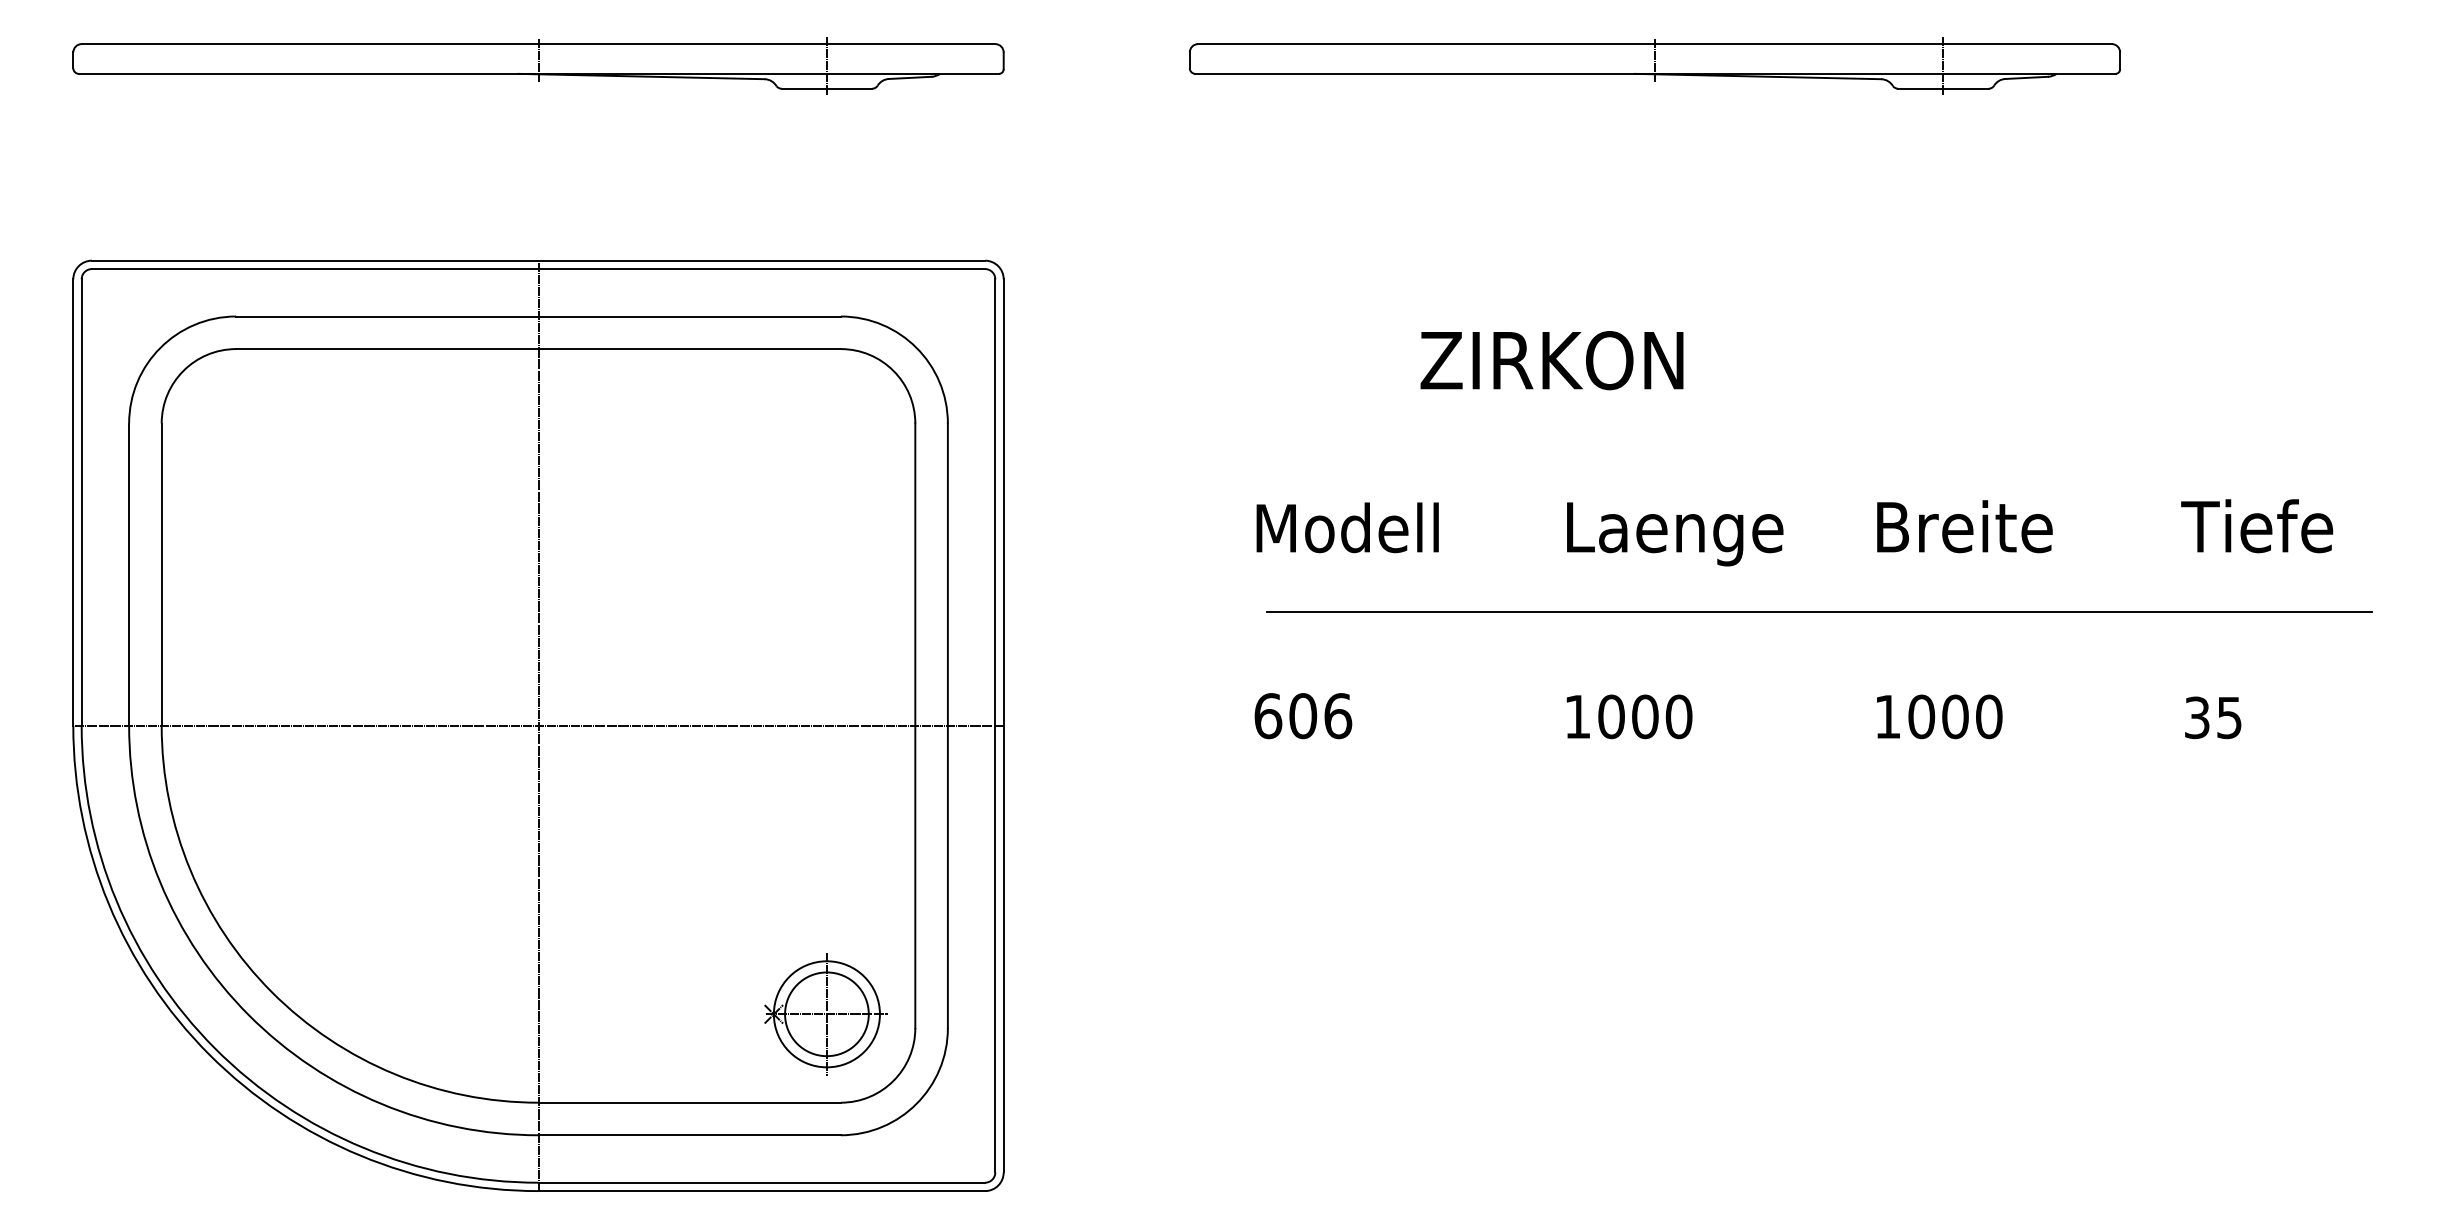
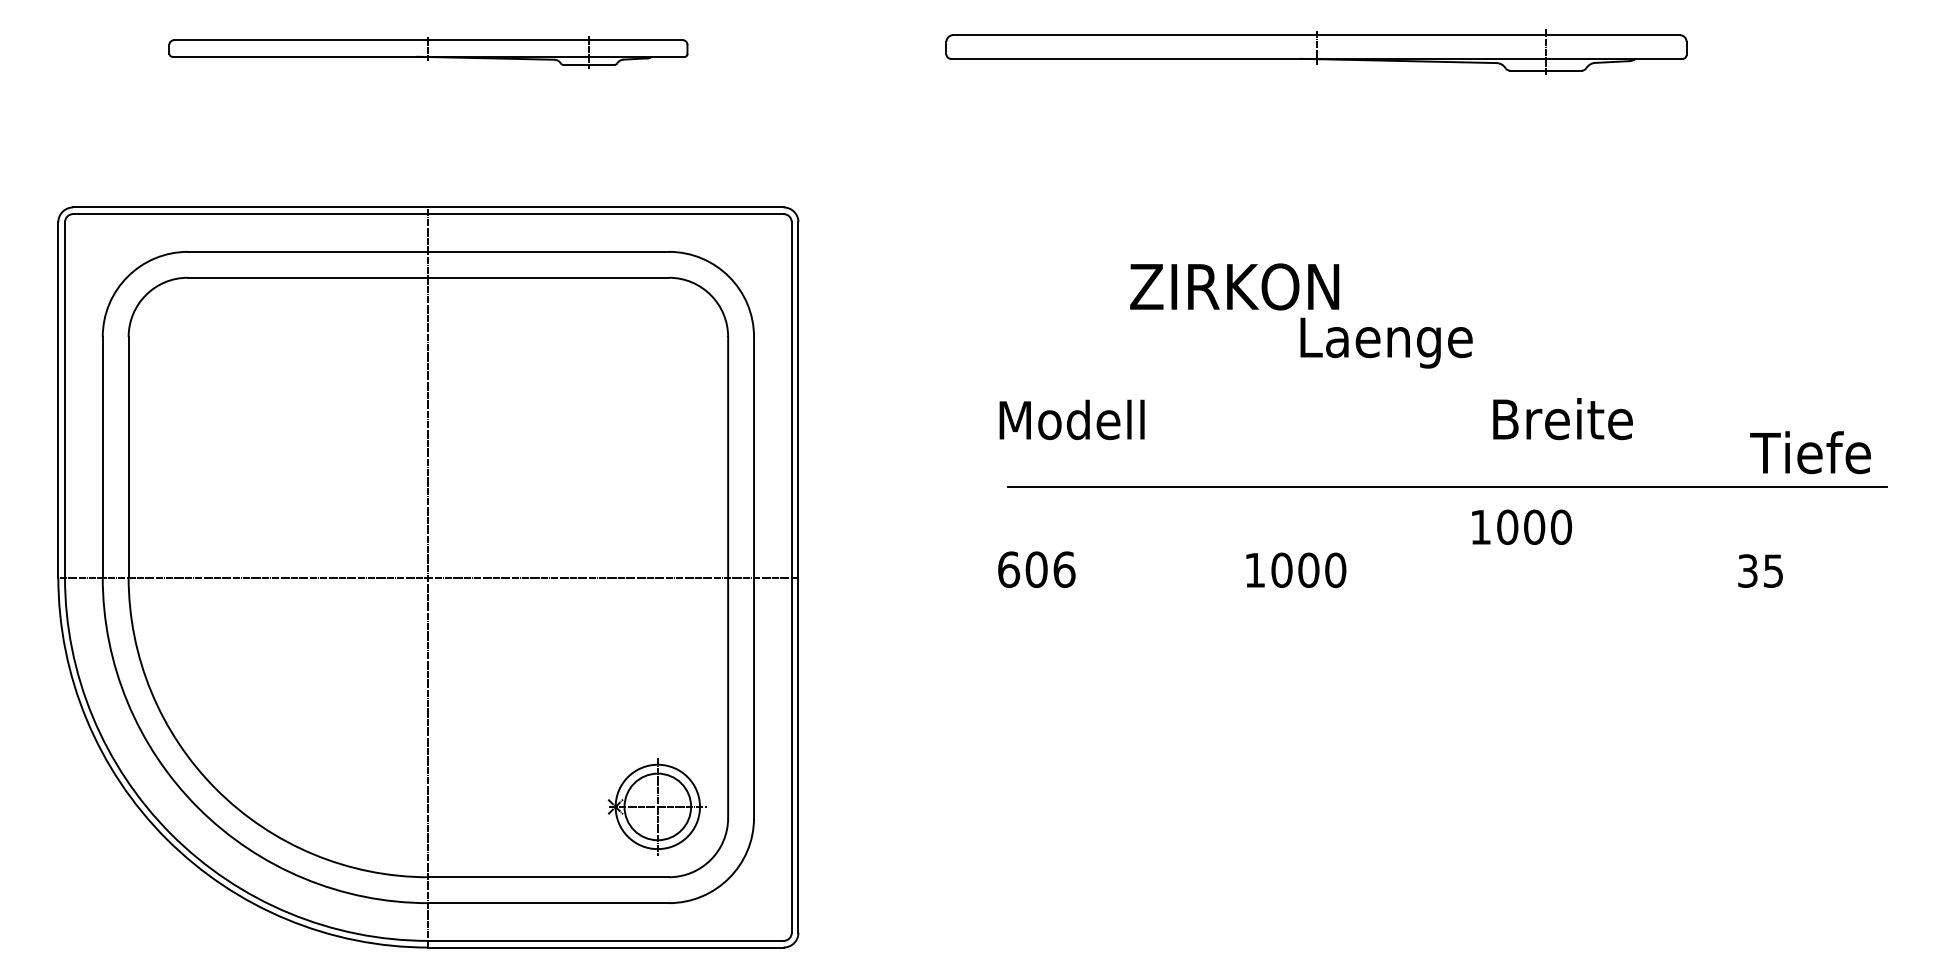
part: (538, 64) -> (428, 51), size x0.7
text: (2257, 526) -> (1810, 452), moved
text: (1675, 533) -> (1386, 342), moved
text: (1939, 715) -> (1521, 526), moved

